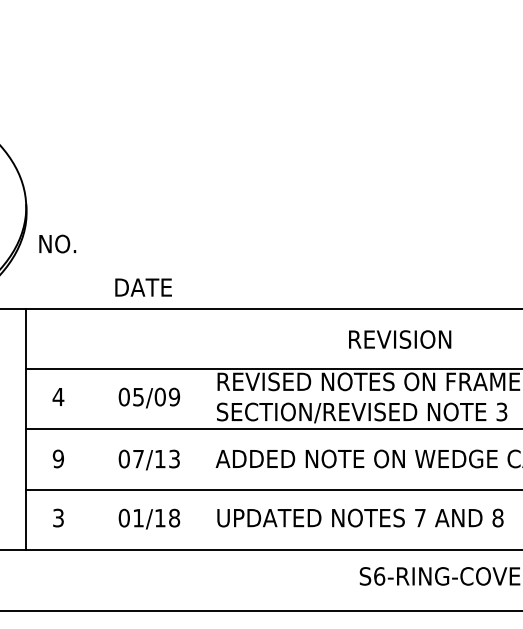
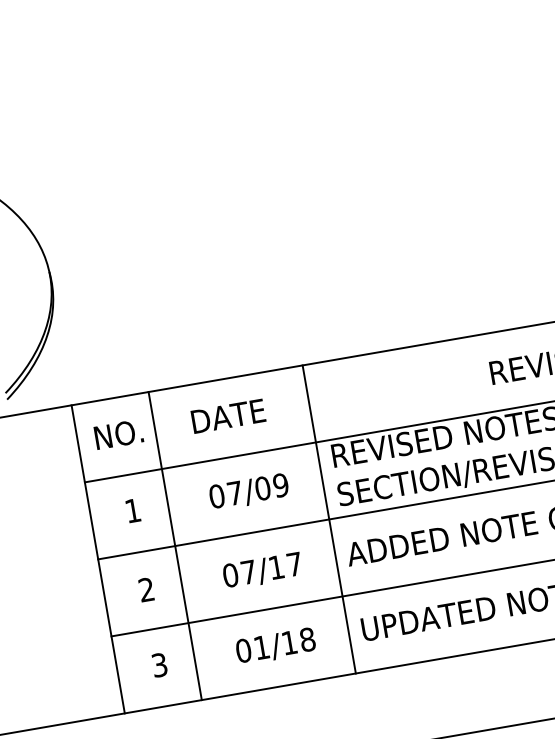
text: (57, 243) -> (118, 433), moved
text: (143, 287) -> (228, 416), moved
text: (58, 396) -> (132, 510), 4 -> 1
text: (138, 397) -> (235, 493), 05/09 -> 07/09
line: (85, 429) -> (174, 546), added
line: (206, 429) -> (328, 519), added
text: (57, 458) -> (145, 589), 9 -> 2
text: (174, 458) -> (294, 563), 07/13 -> 07/17

